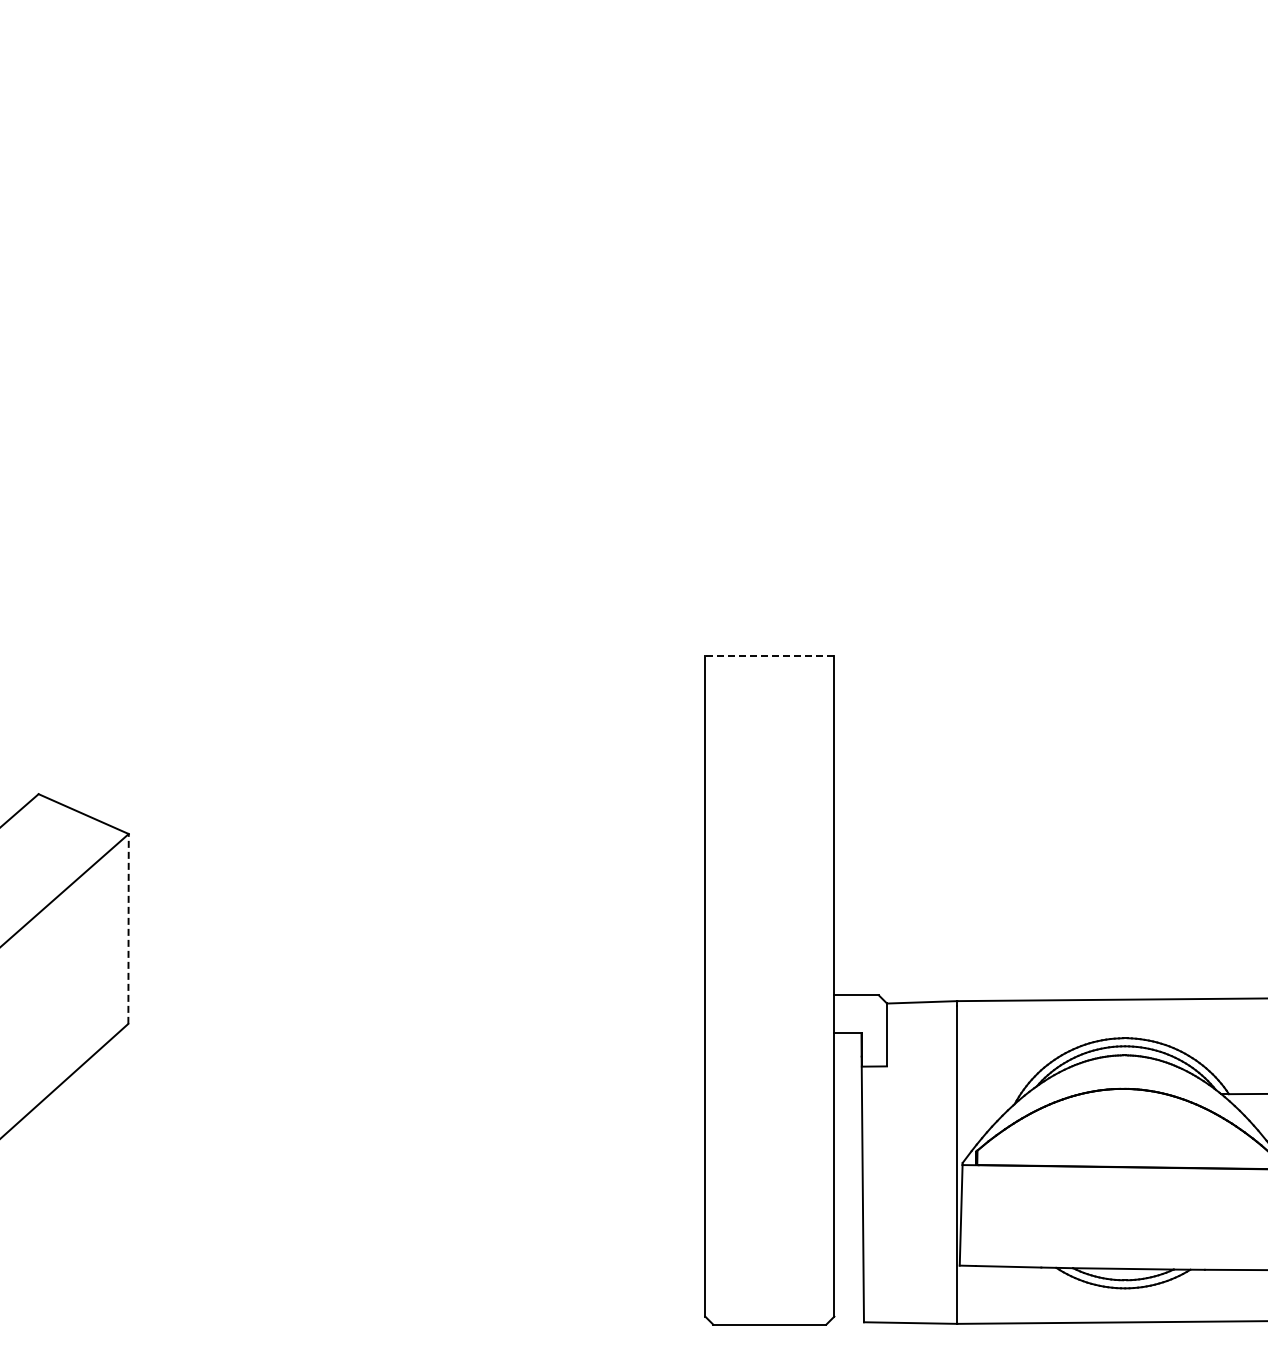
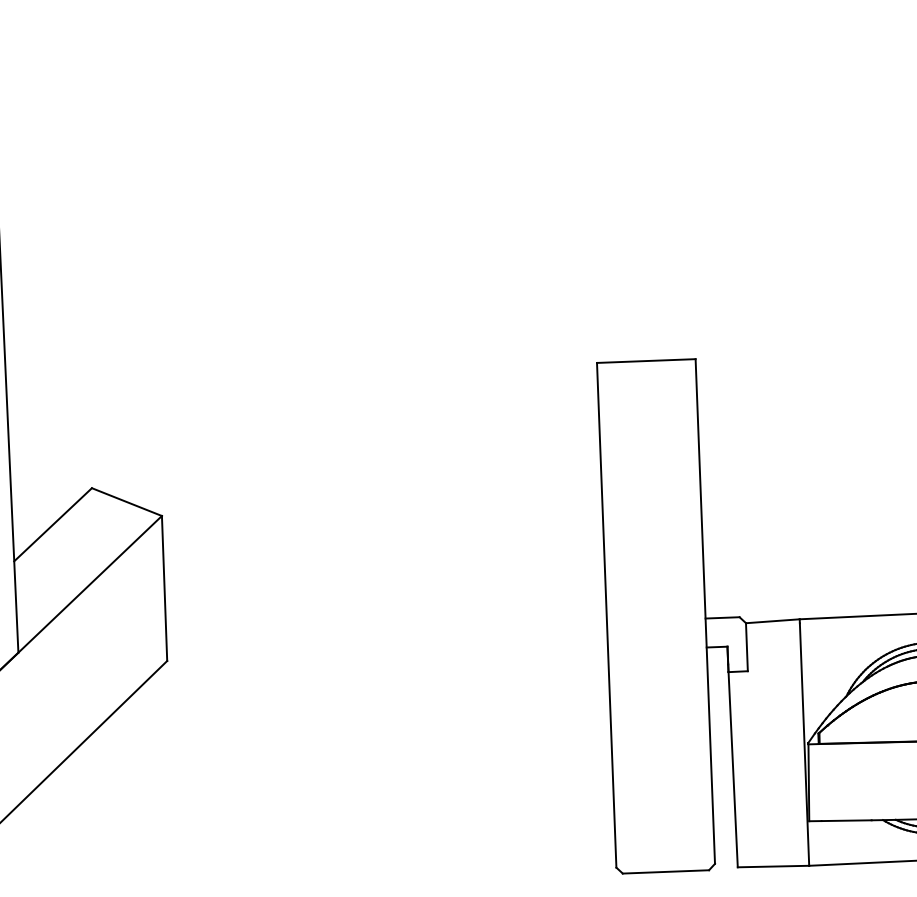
line: (769, 655) -> (646, 360), dashed -> solid
line: (128, 928) -> (164, 588), dashed -> solid

